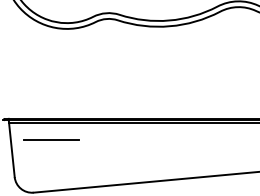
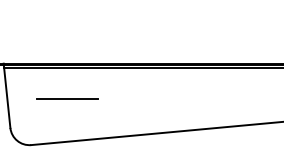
line: (51, 139) -> (67, 98), moved

